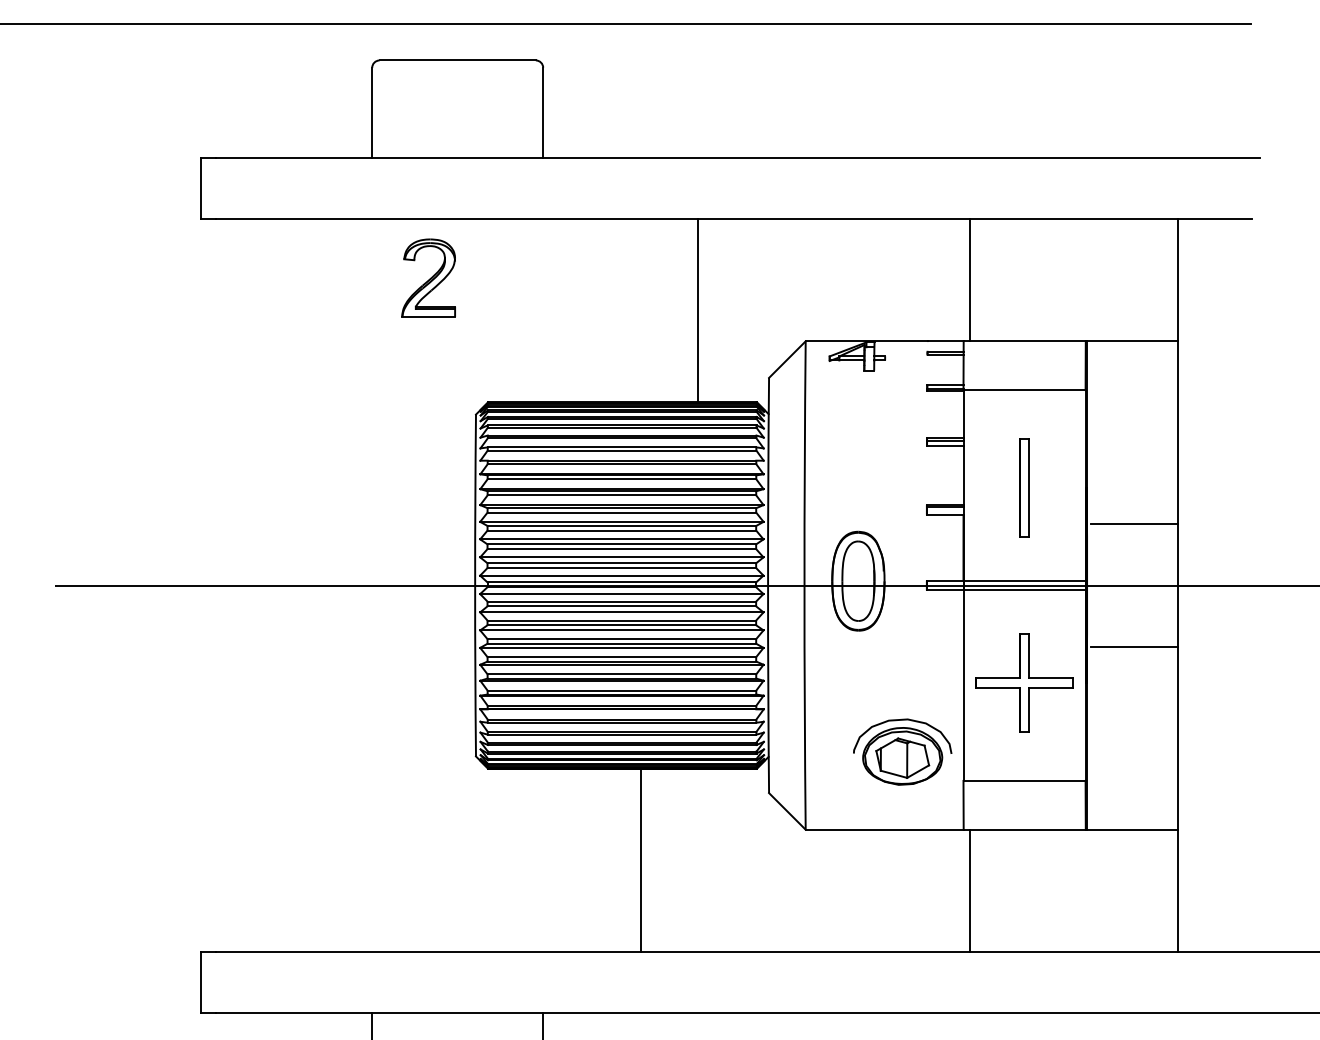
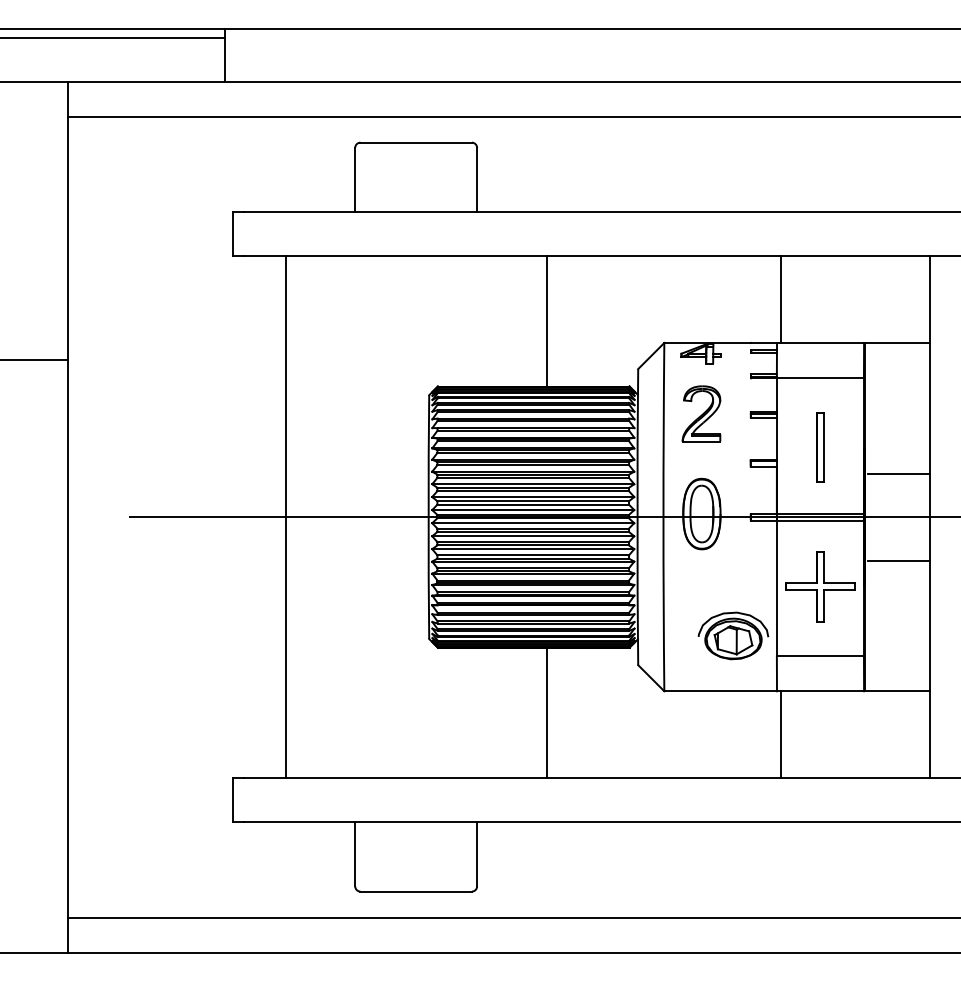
part: (428, 277) -> (701, 413), moved
line: (697, 309) -> (546, 320), moved
line: (274, 584) -> (285, 516), added

